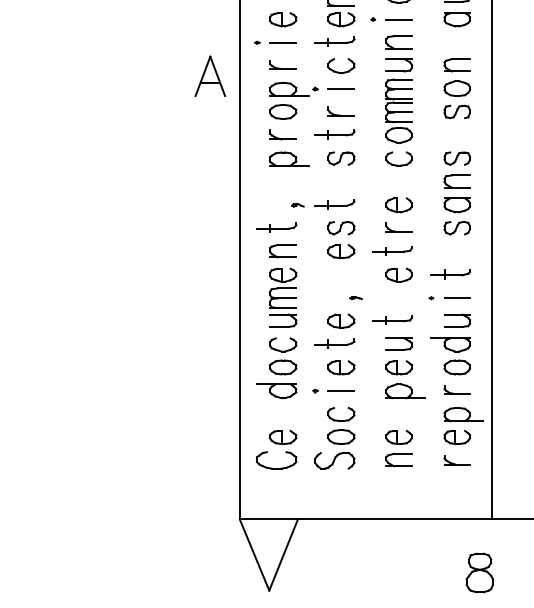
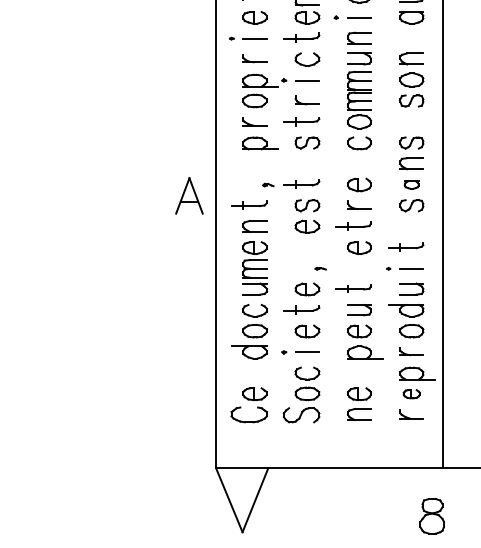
part: (210, 75) -> (189, 195), moved
part: (456, 205) -> (411, 185), size x0.6
part: (456, 437) -> (411, 394), size x0.7

